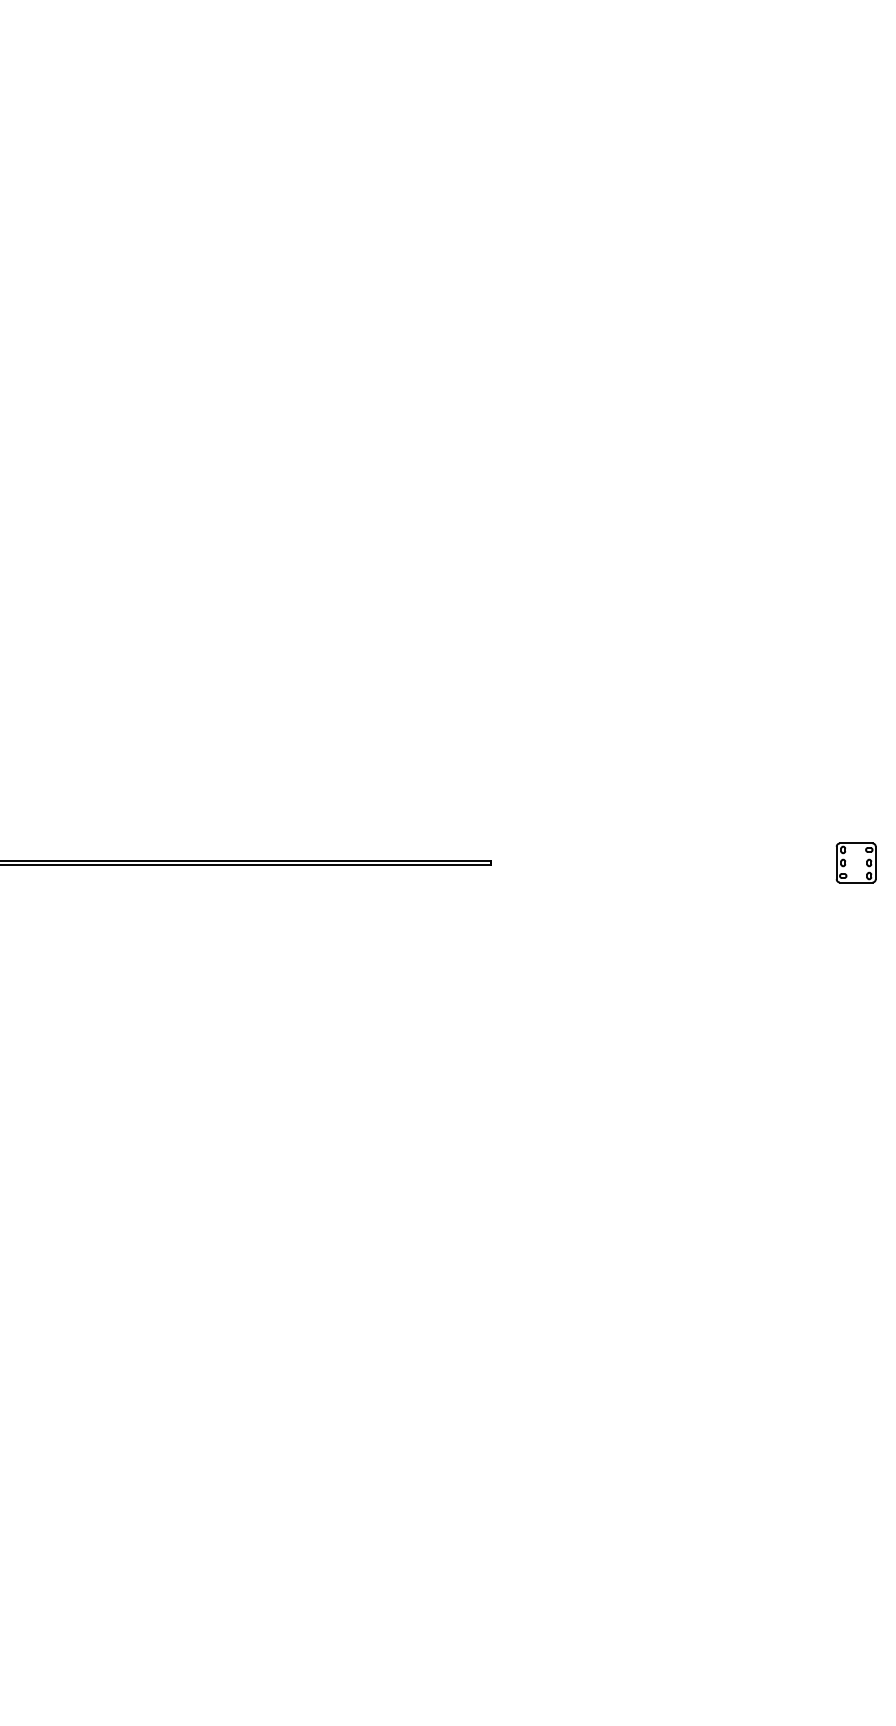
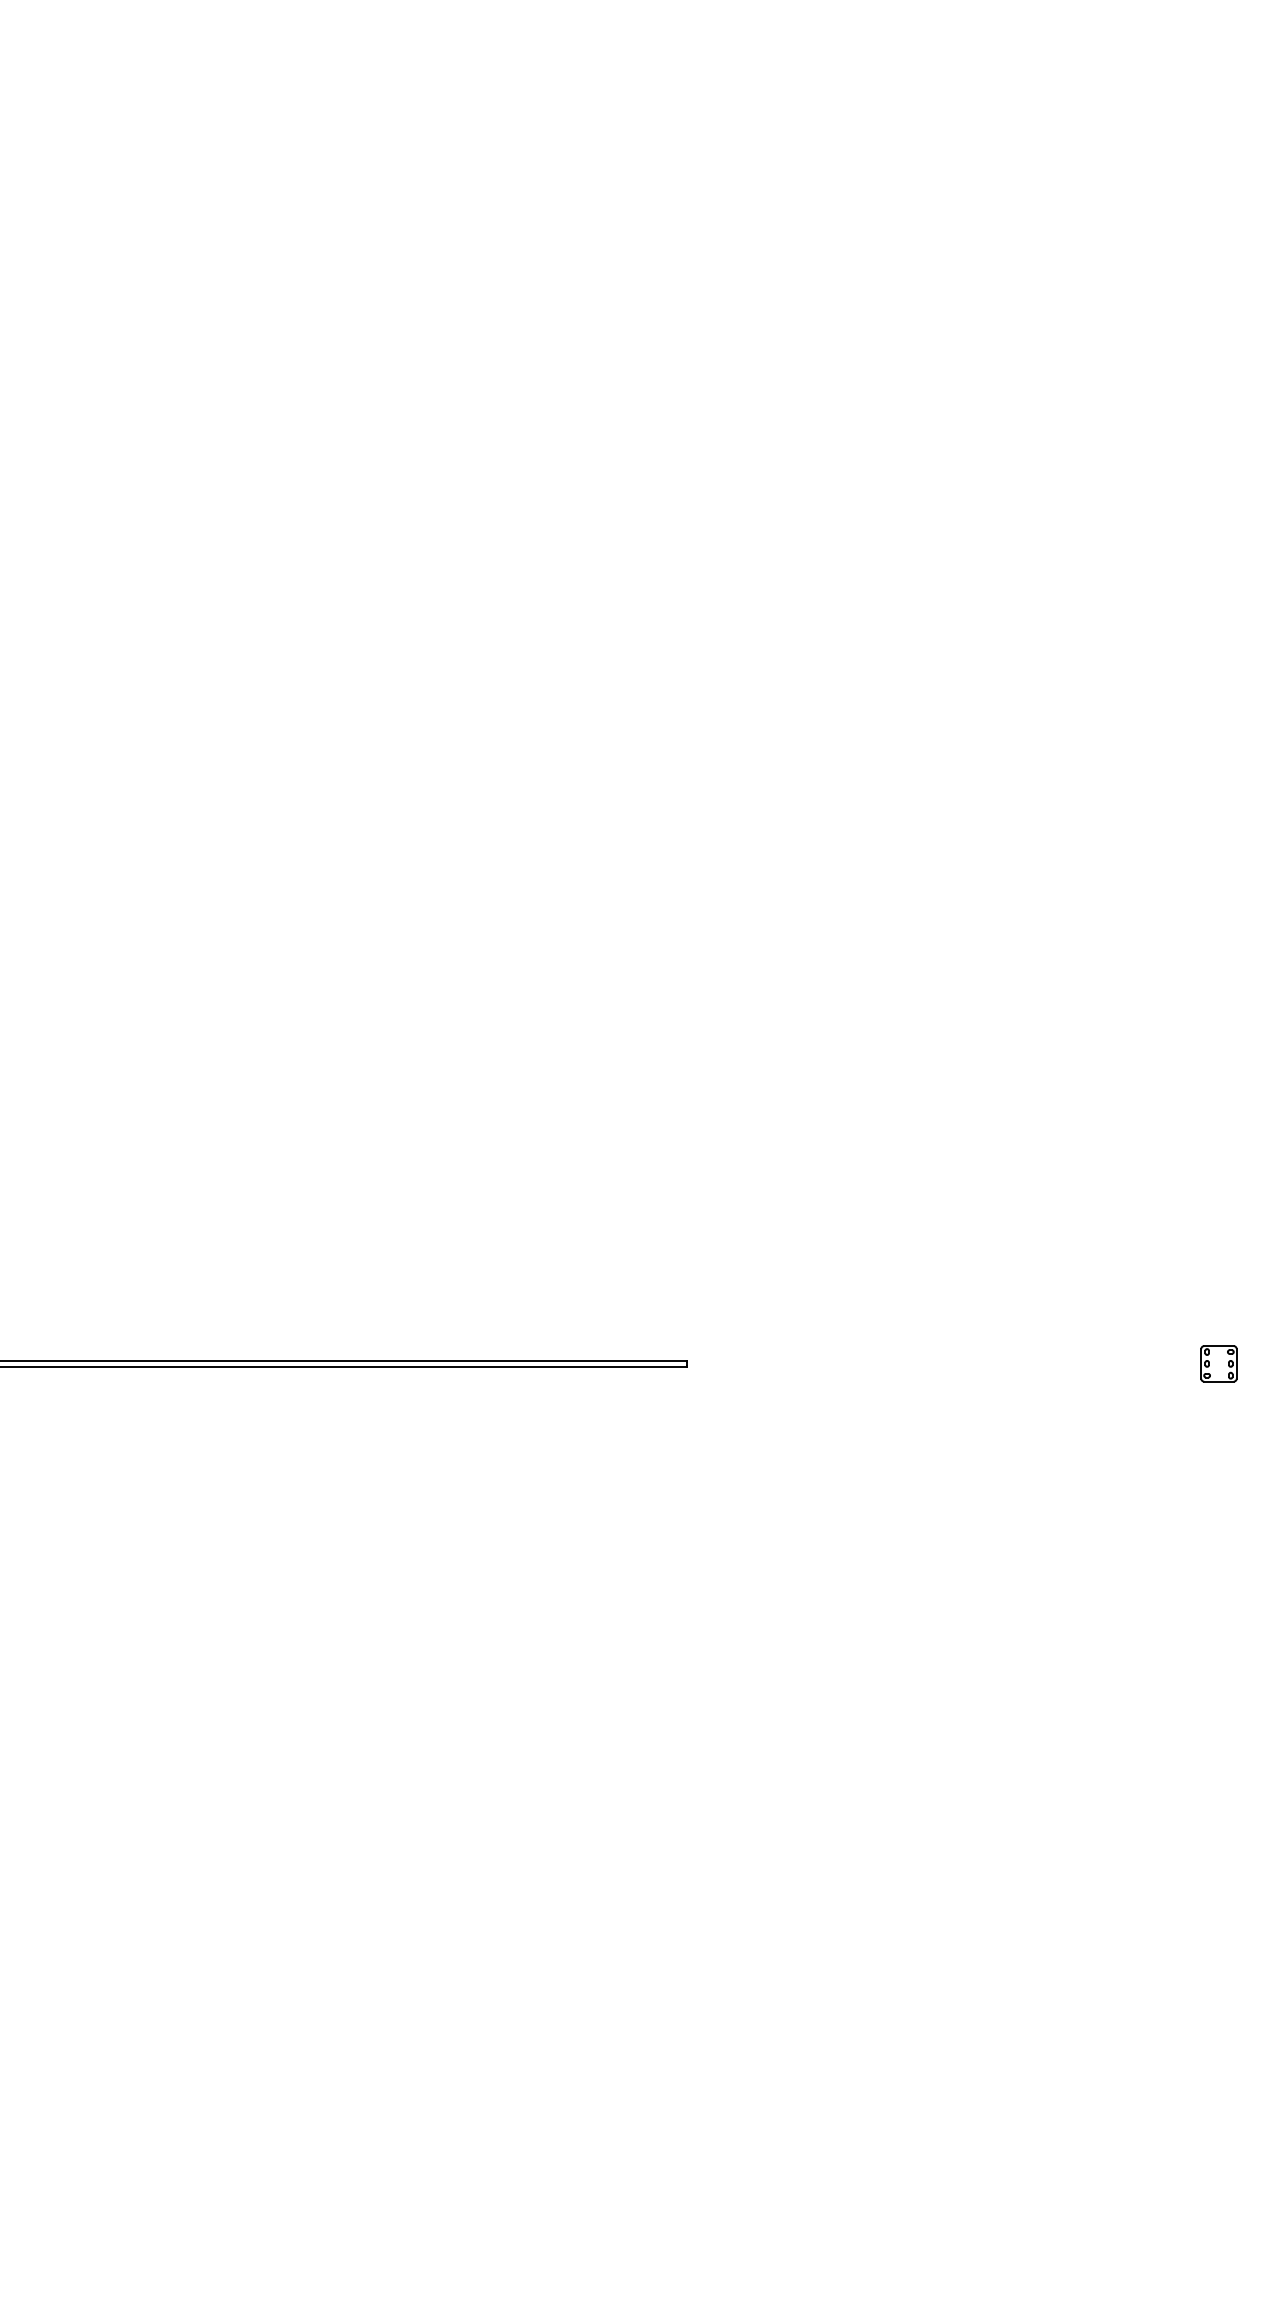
part: (856, 862) -> (1219, 1363), size x0.62

